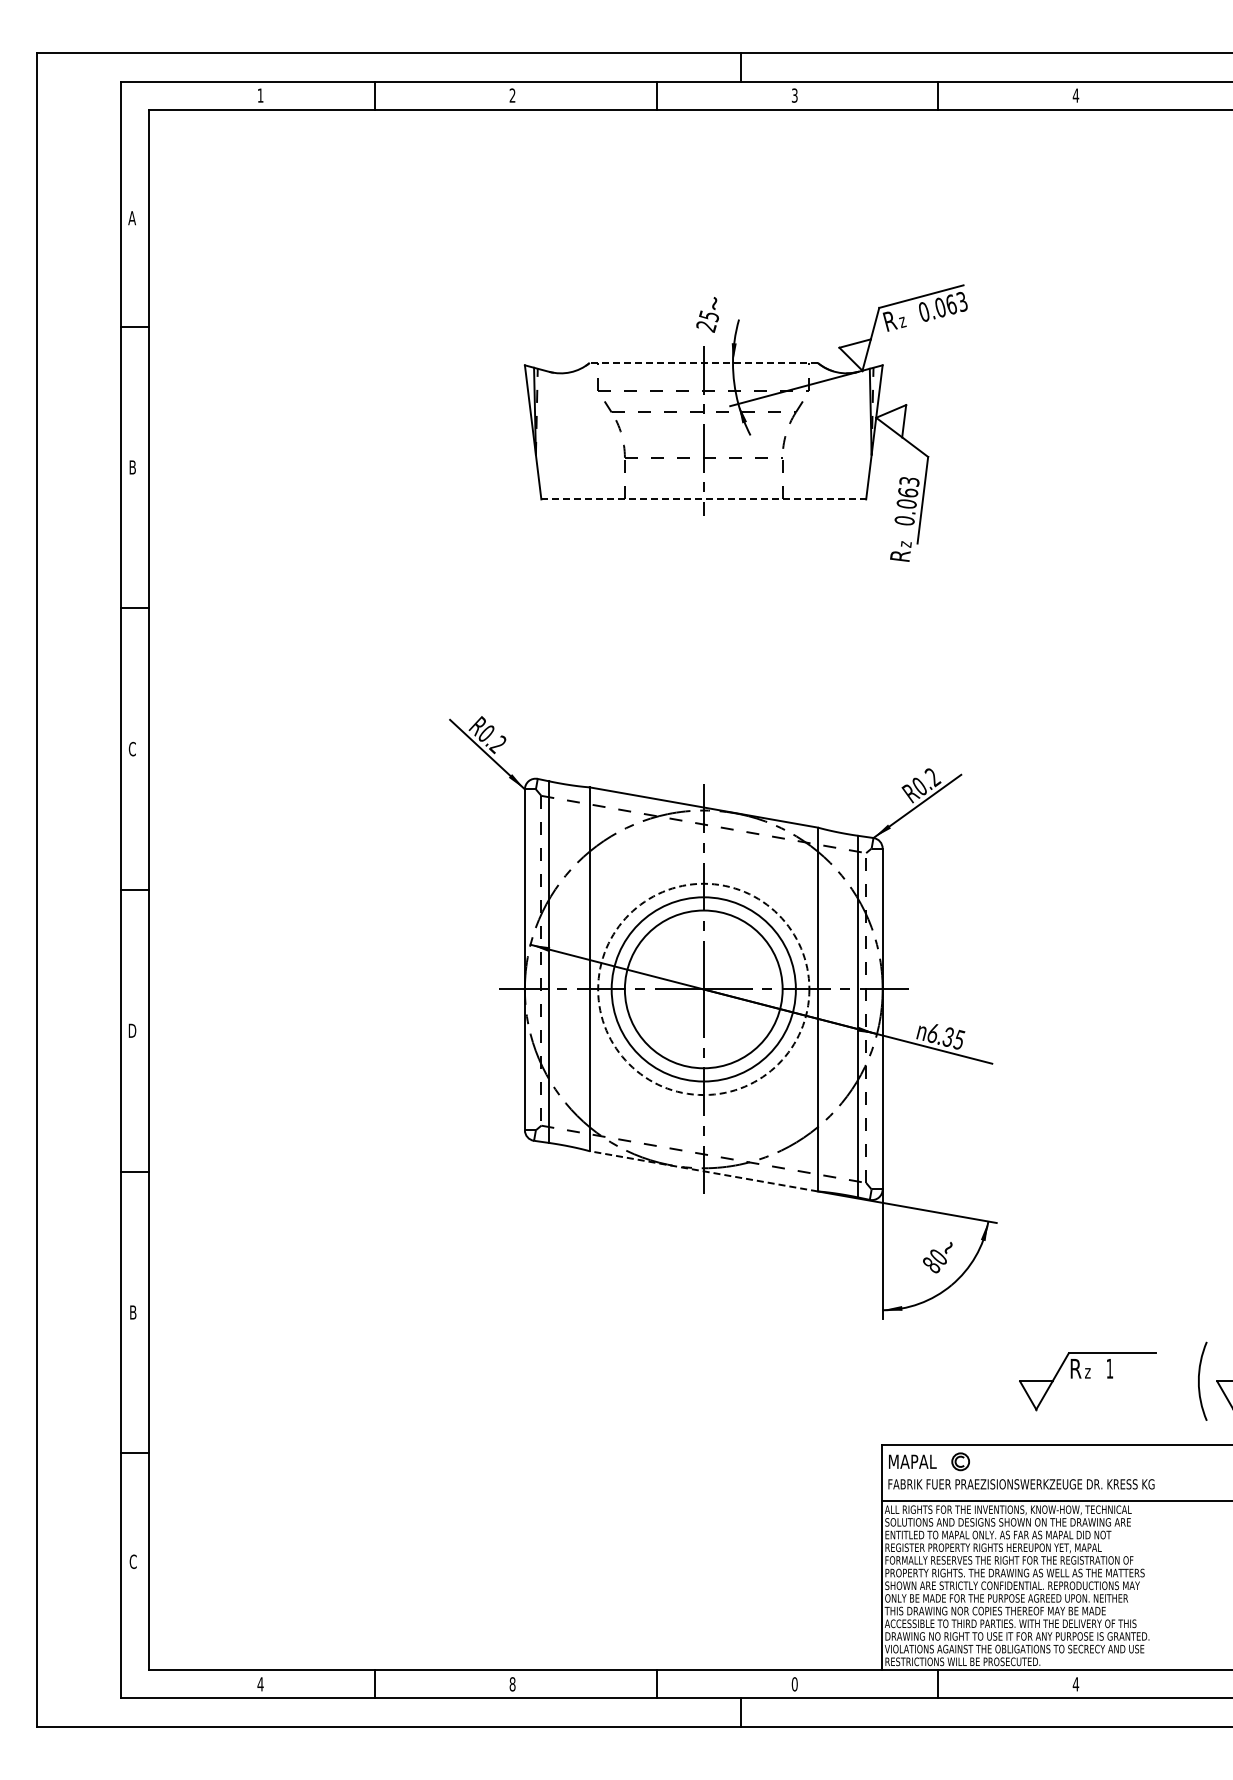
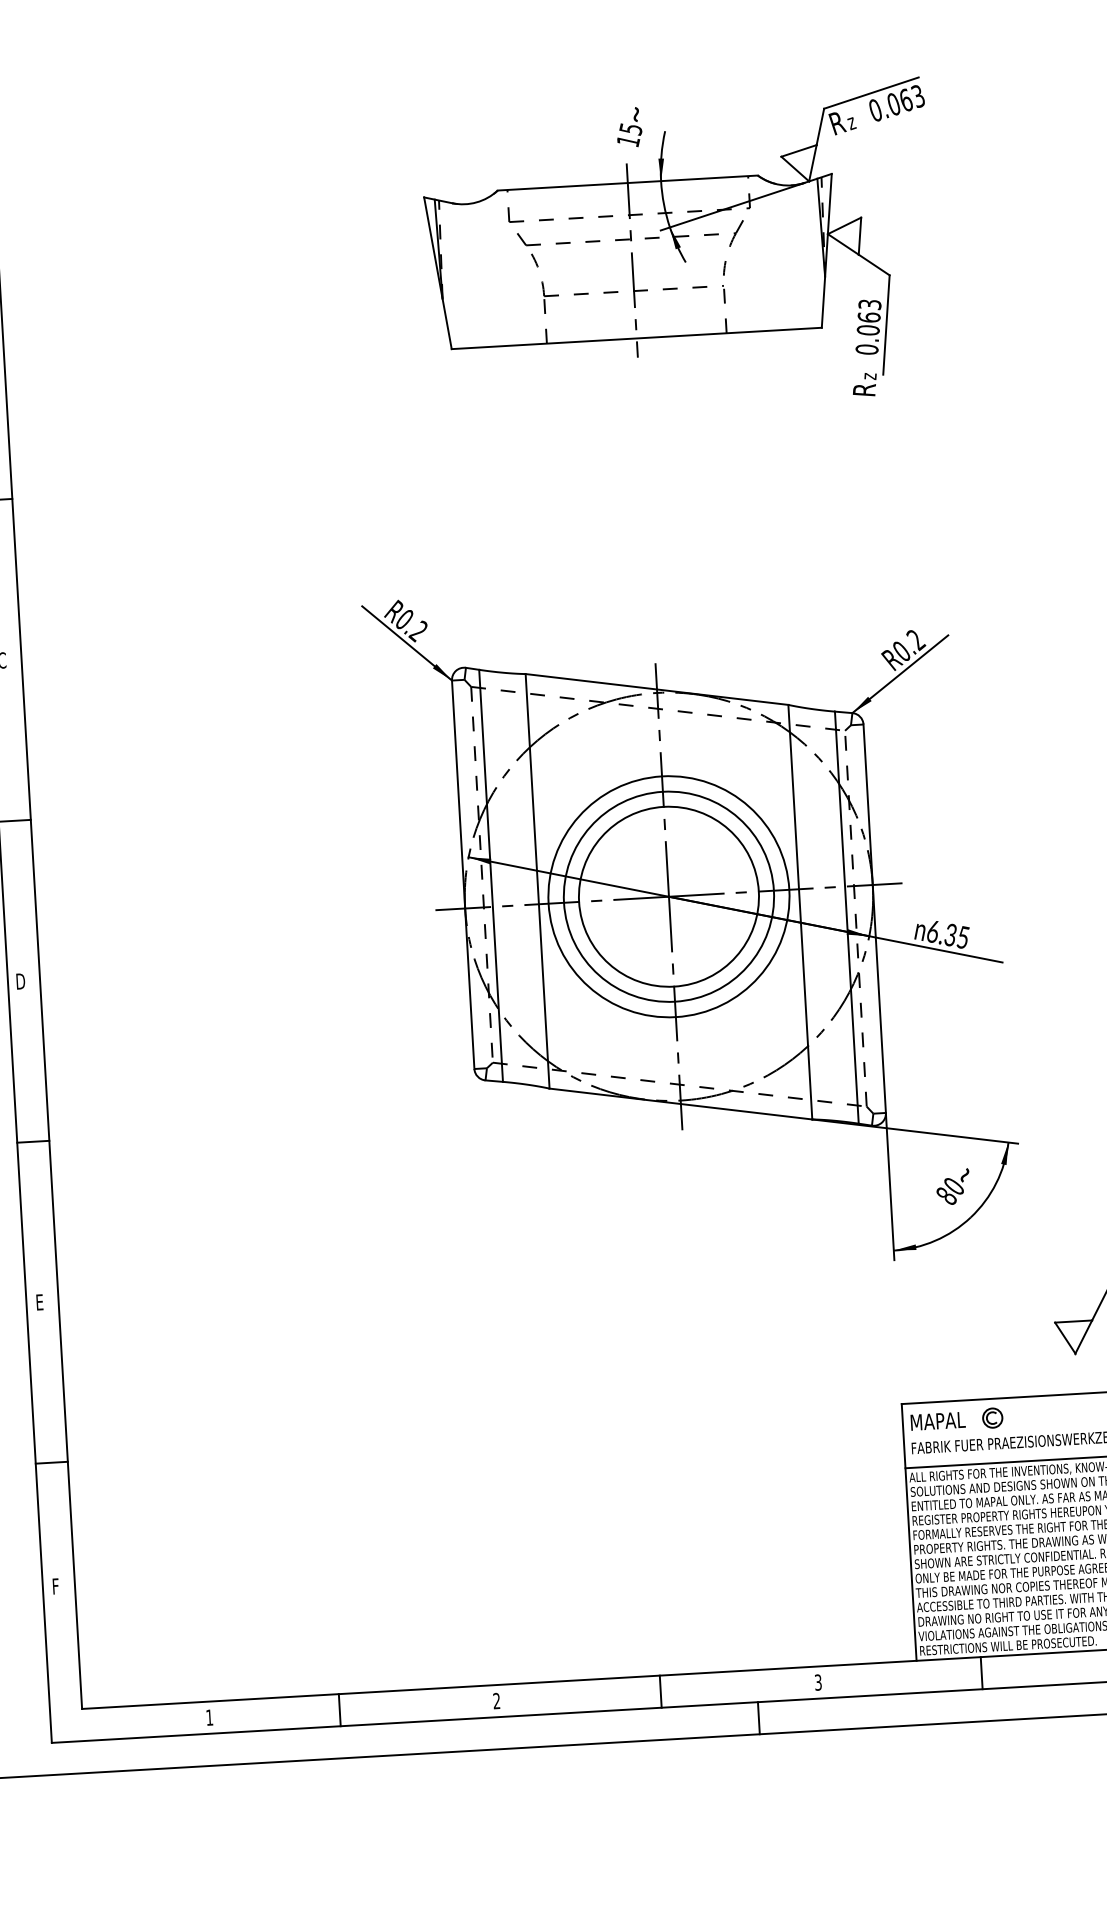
text: (706, 326) -> (628, 141), 25 -> 15
line: (703, 363) -> (627, 183), dashed -> solid
line: (704, 499) -> (637, 338), dashed -> solid
circle: (703, 989) -> (668, 896), dashed -> solid
line: (703, 1171) -> (680, 1104), dashed -> solid
text: (133, 1312) -> (40, 1302), B -> E
text: (132, 1561) -> (55, 1586), C -> F
text: (260, 1684) -> (209, 1717), 4 -> 1
text: (512, 1684) -> (496, 1701), 8 -> 2
text: (794, 1684) -> (817, 1682), 0 -> 3

